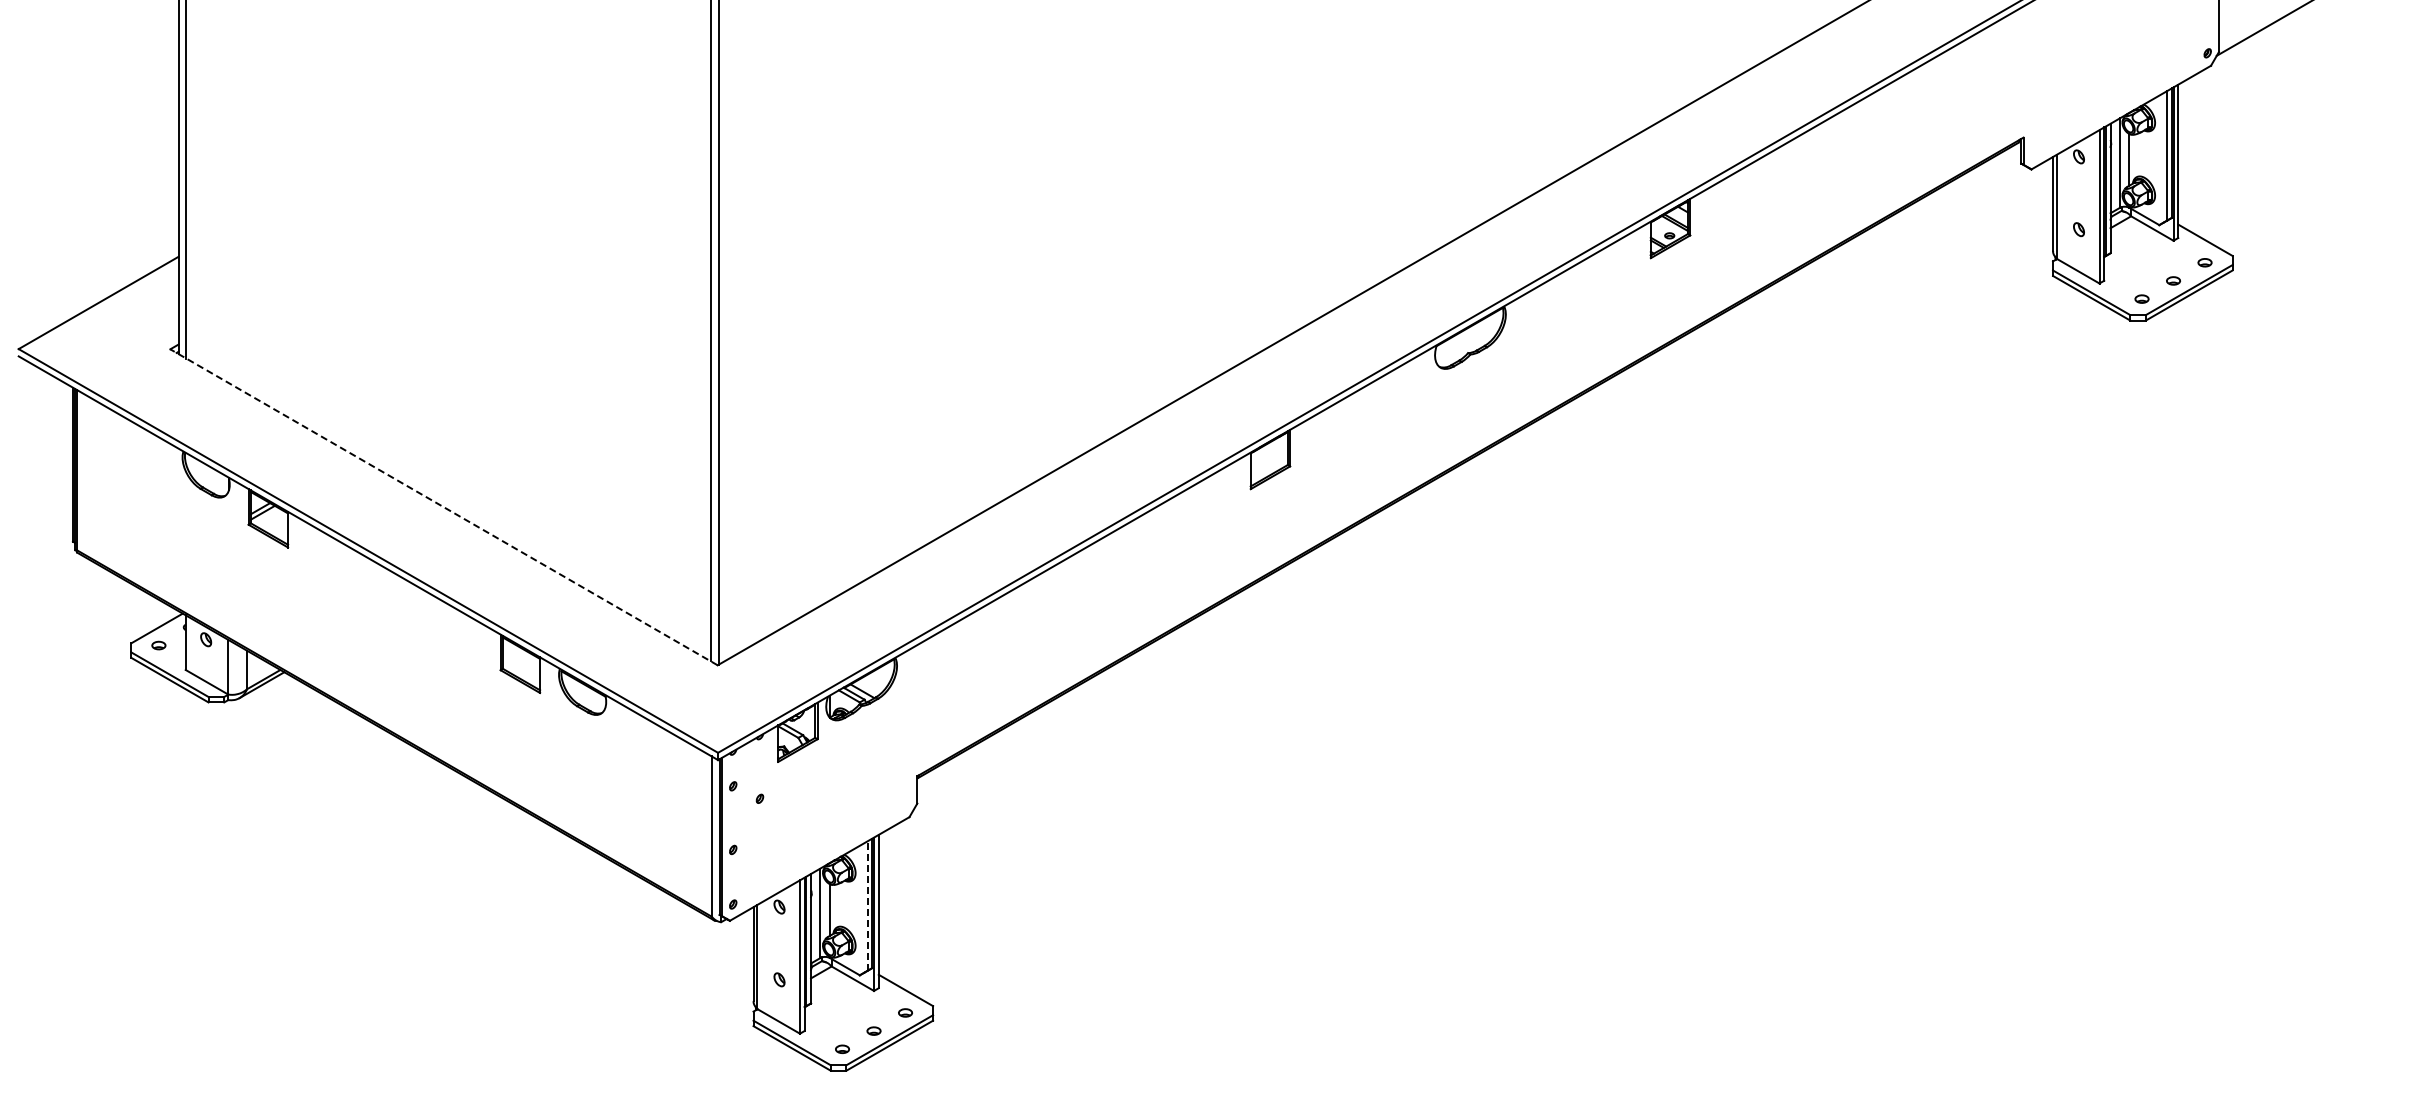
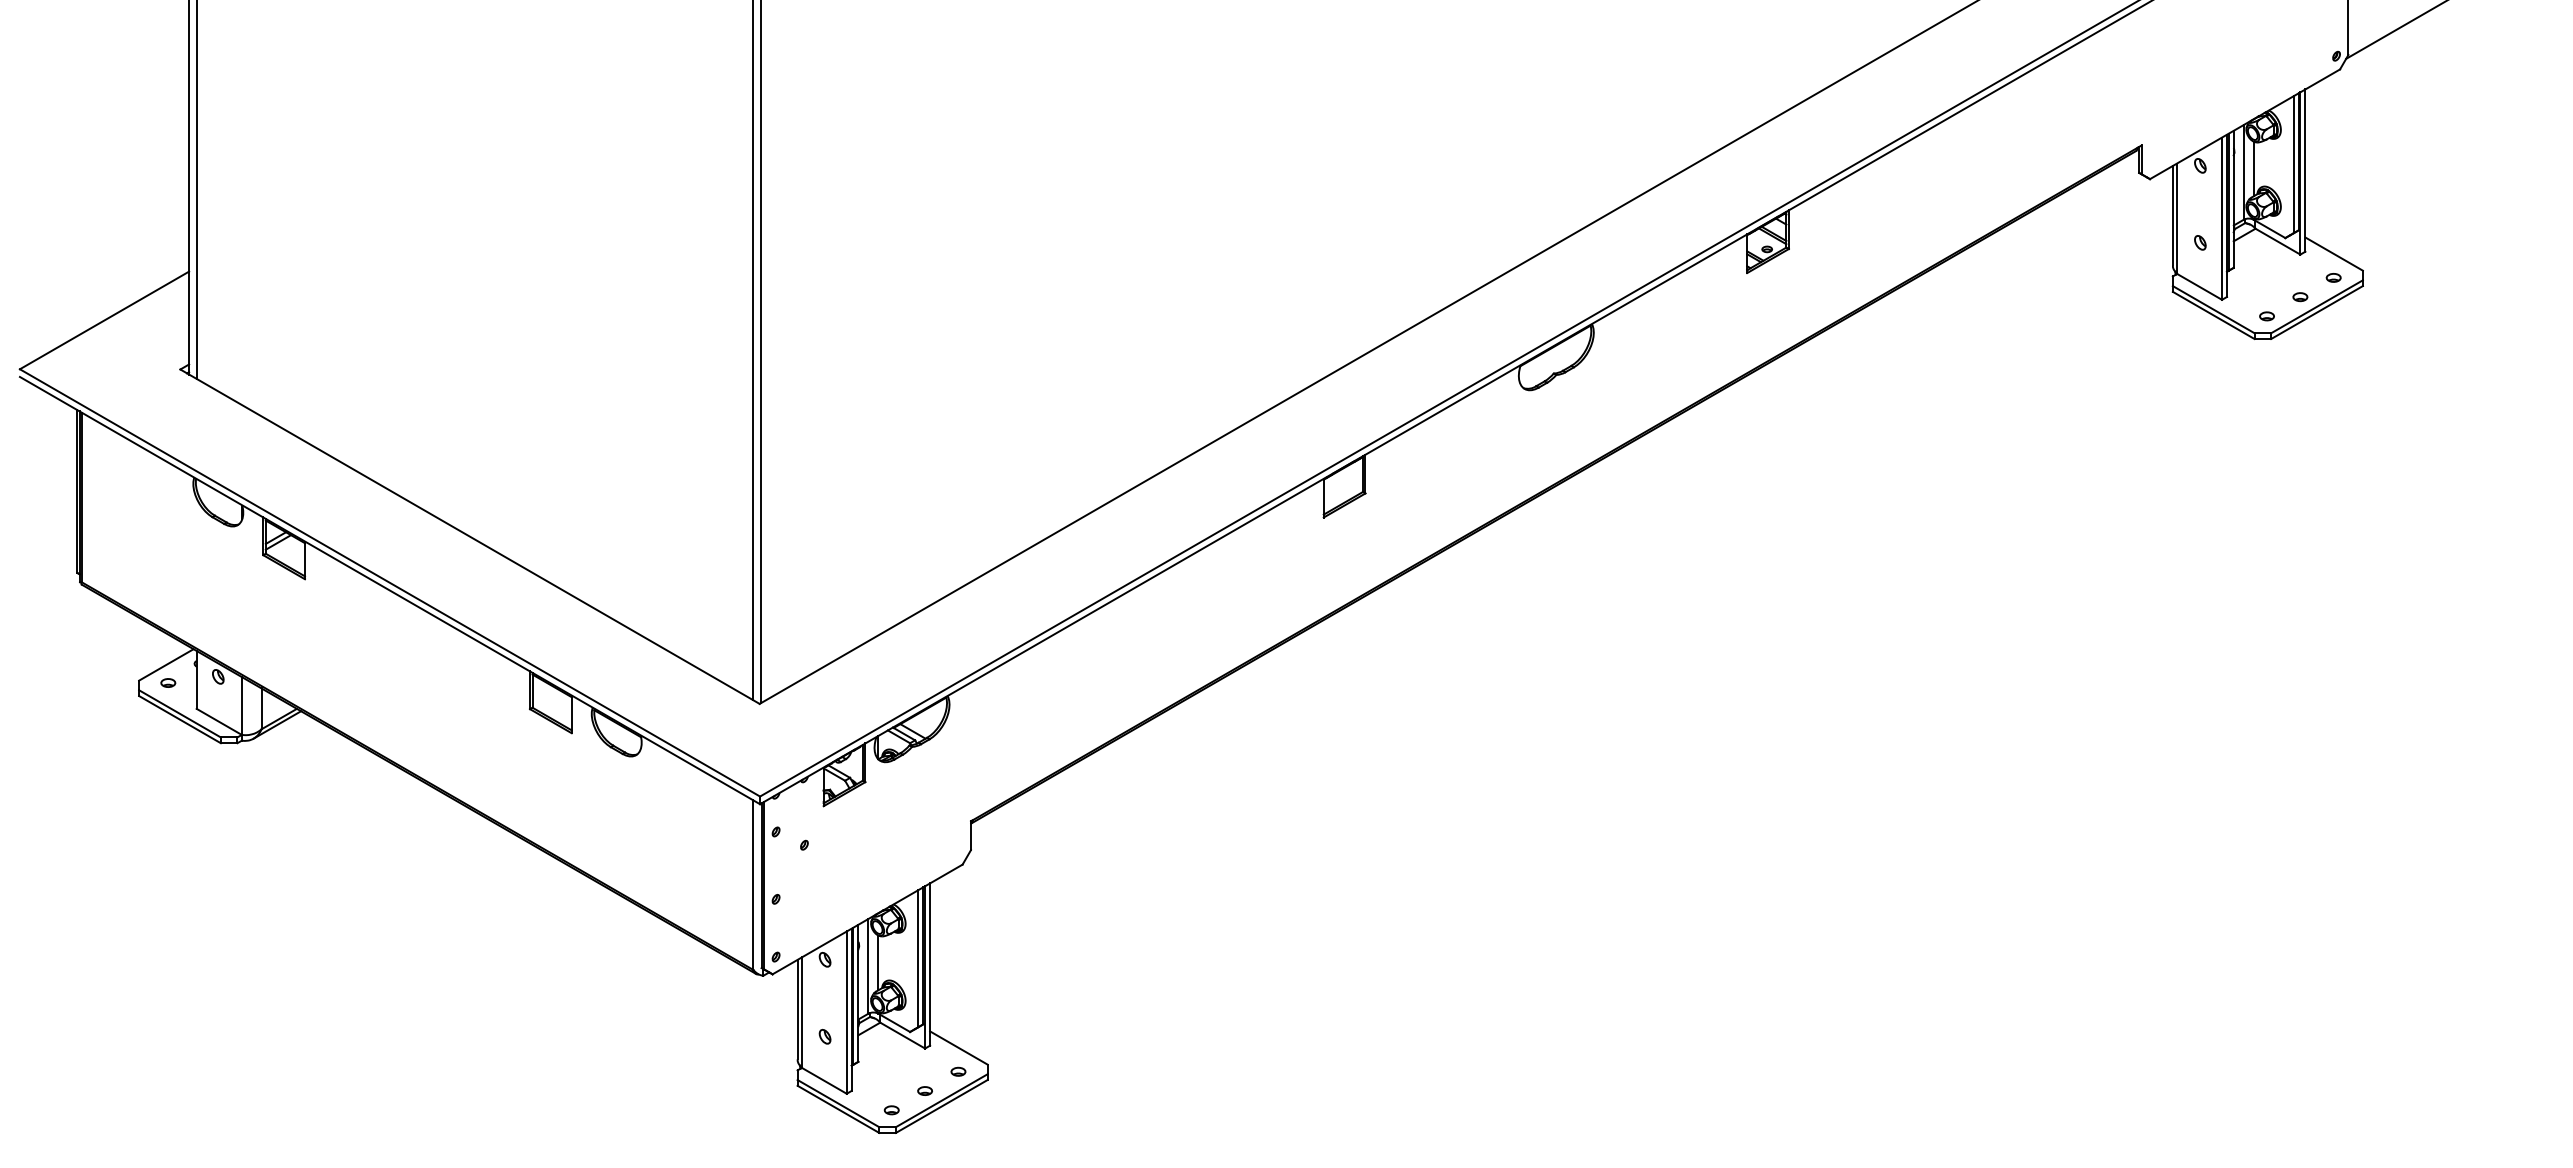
line: (443, 507) -> (469, 536), dashed -> solid
line: (867, 906) -> (918, 959), dashed -> solid

